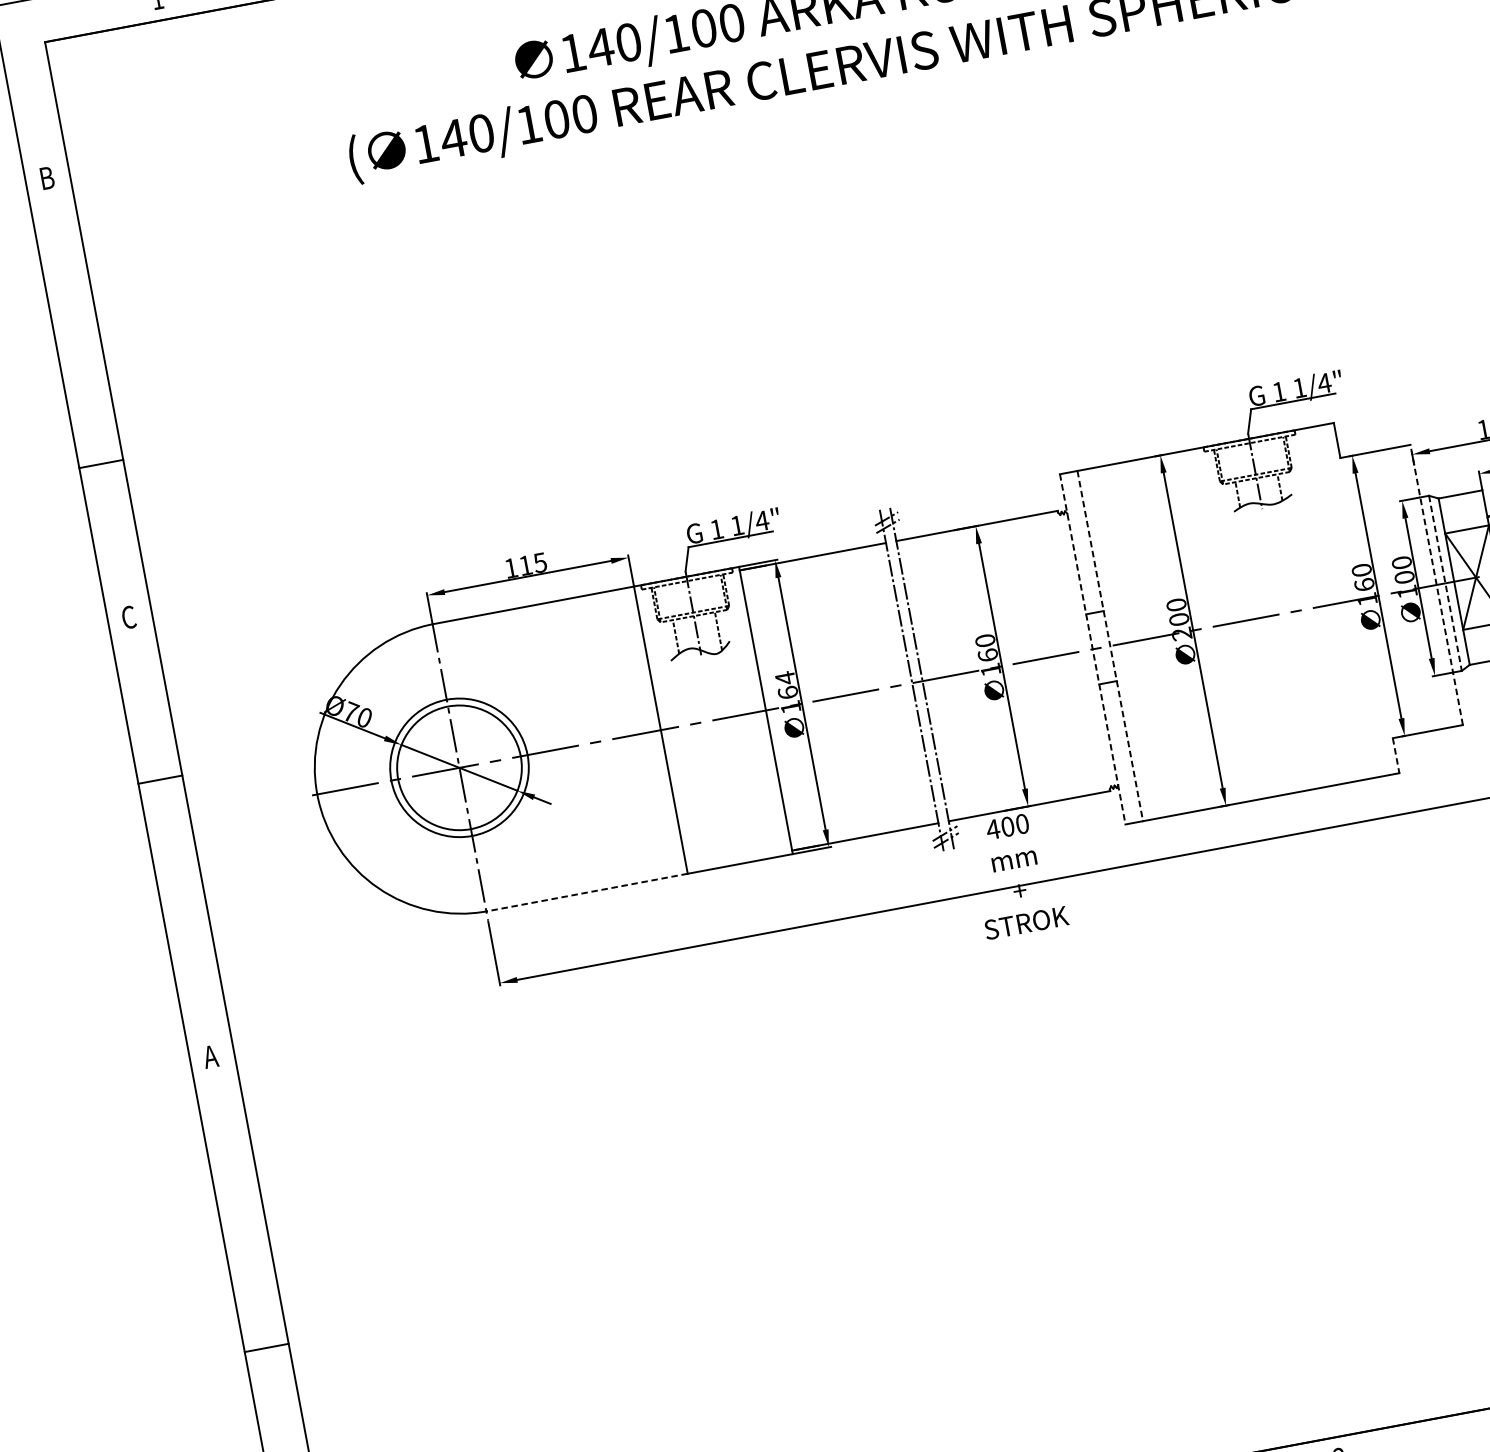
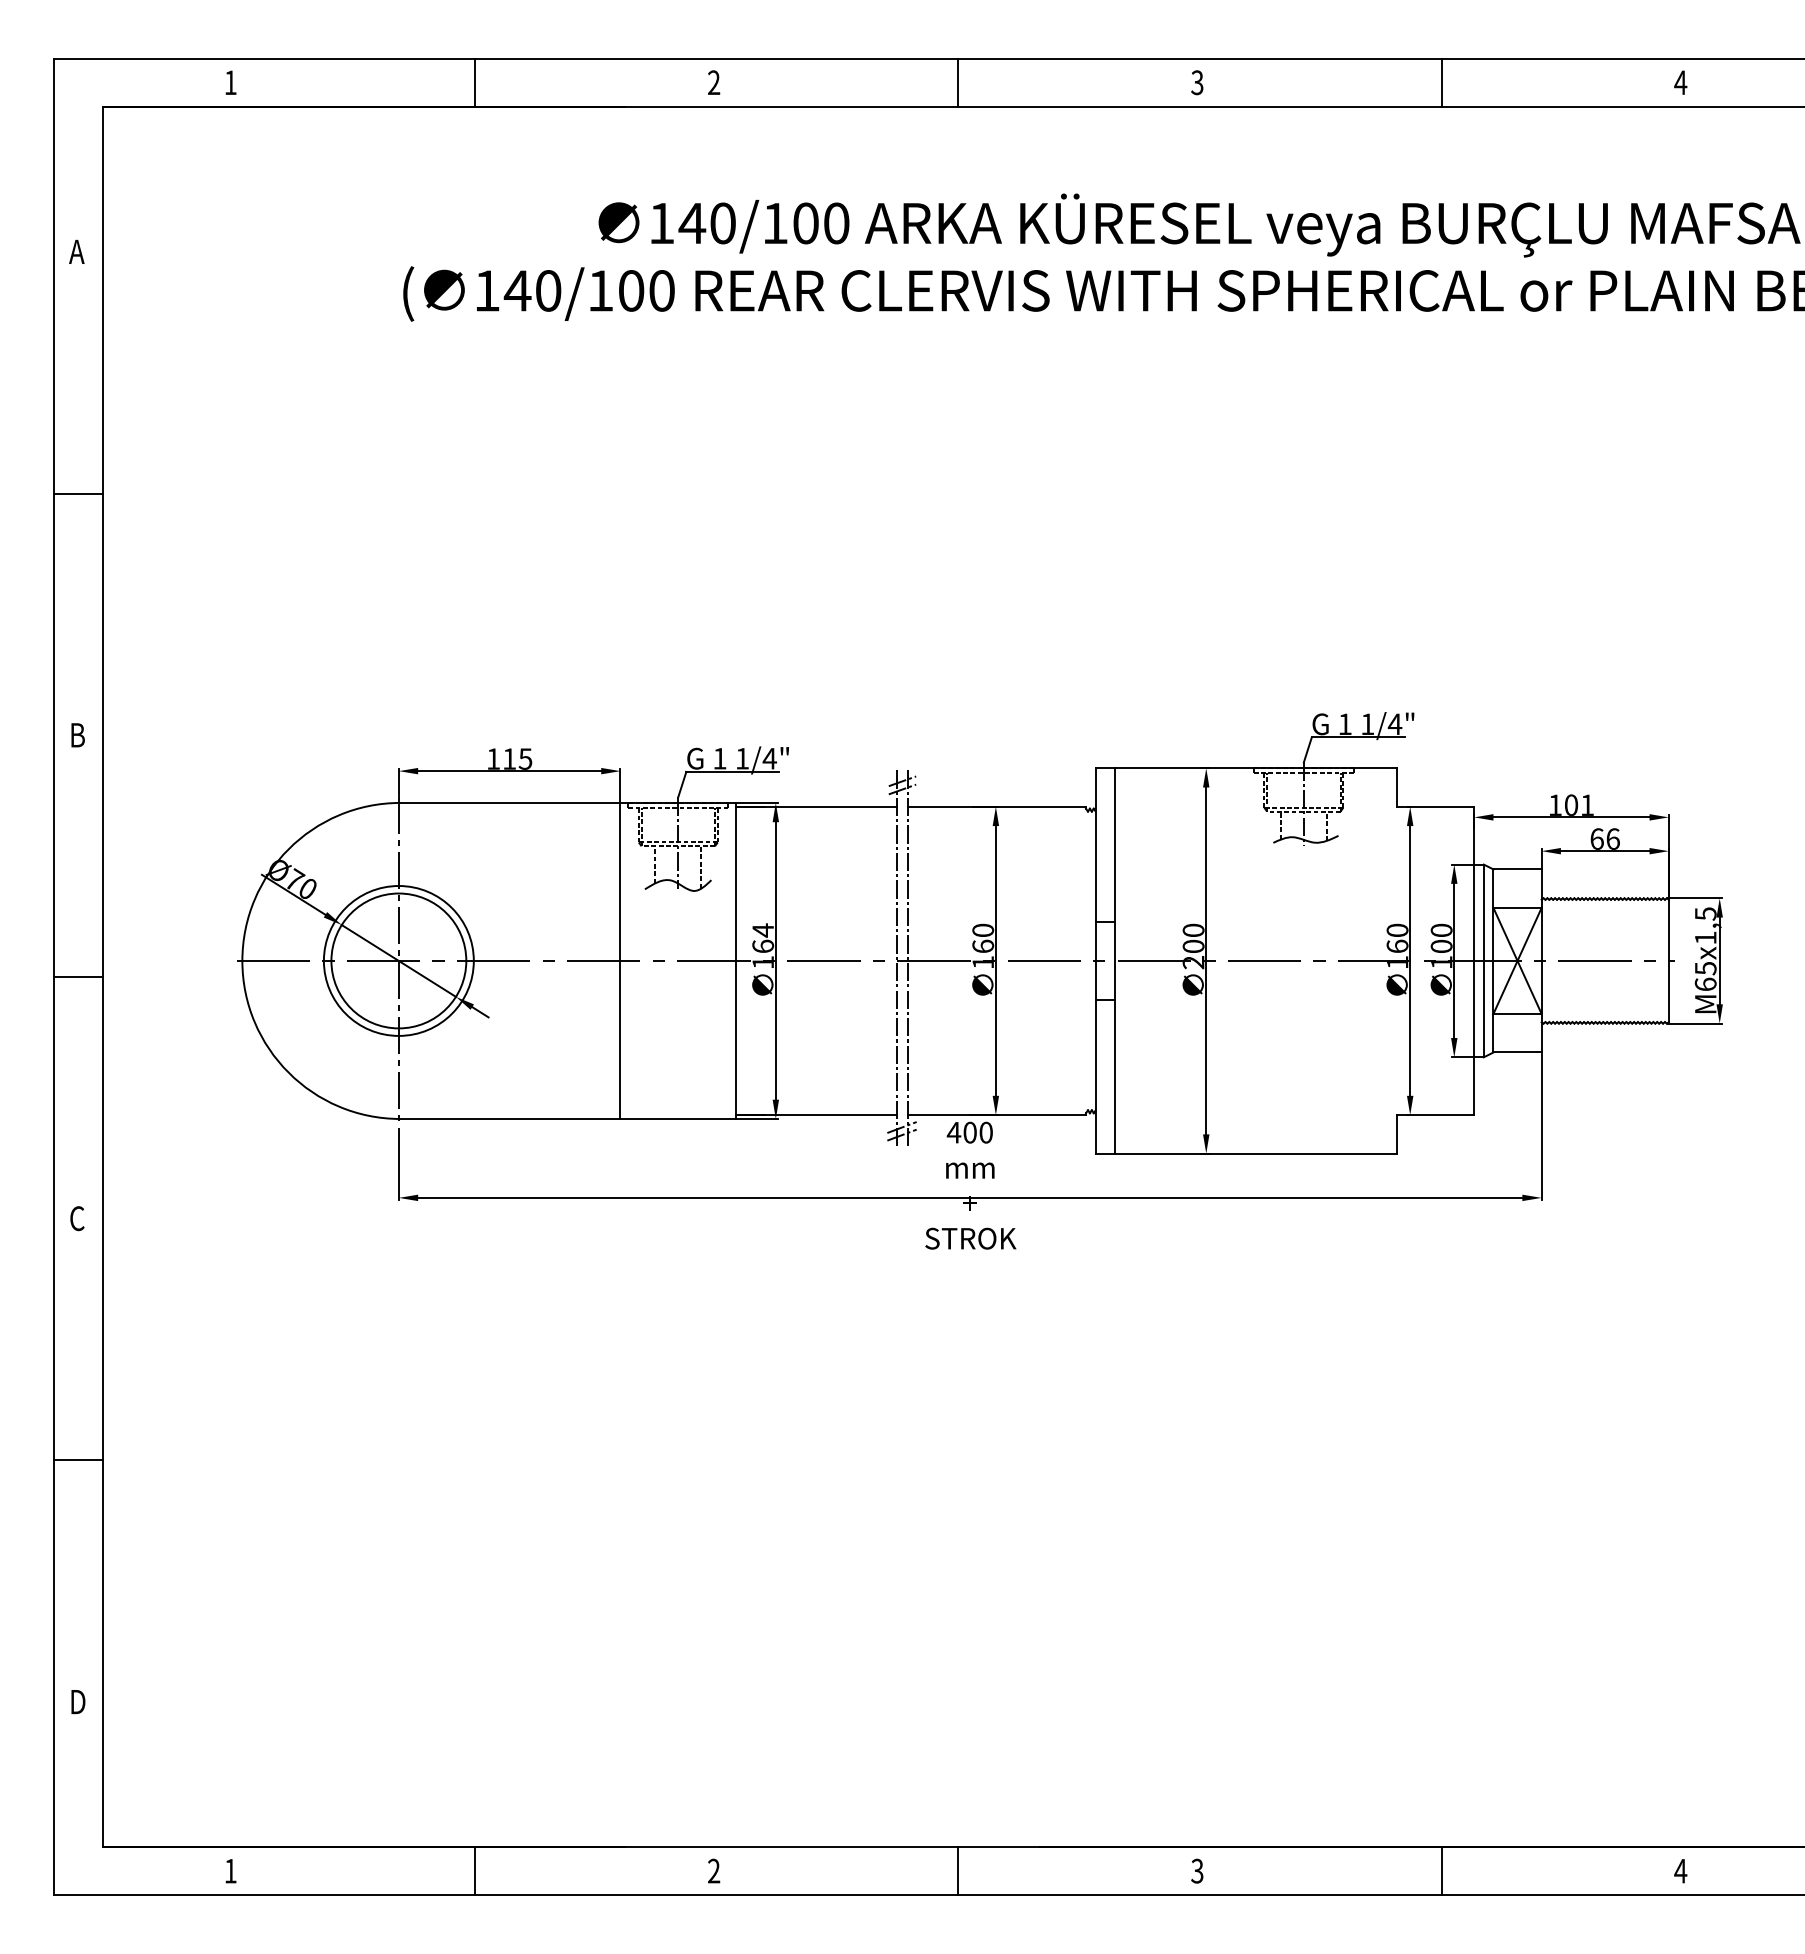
text: (45, 177) -> (76, 251), B -> A
line: (101, 463) -> (78, 493), moved
line: (1445, 583) -> (1483, 961), dashed -> solid
line: (1436, 584) -> (1474, 960), dashed -> solid
text: (128, 616) -> (77, 734), C -> B
line: (1109, 645) -> (1114, 960), dashed -> solid
line: (1092, 648) -> (1095, 960), dashed -> solid
line: (1396, 755) -> (1397, 1134), dashed -> solid
line: (160, 780) -> (78, 977), moved
line: (586, 892) -> (509, 1118), dashed -> solid
text: (210, 1056) -> (76, 1218), A -> C
line: (266, 1348) -> (78, 1460), moved

